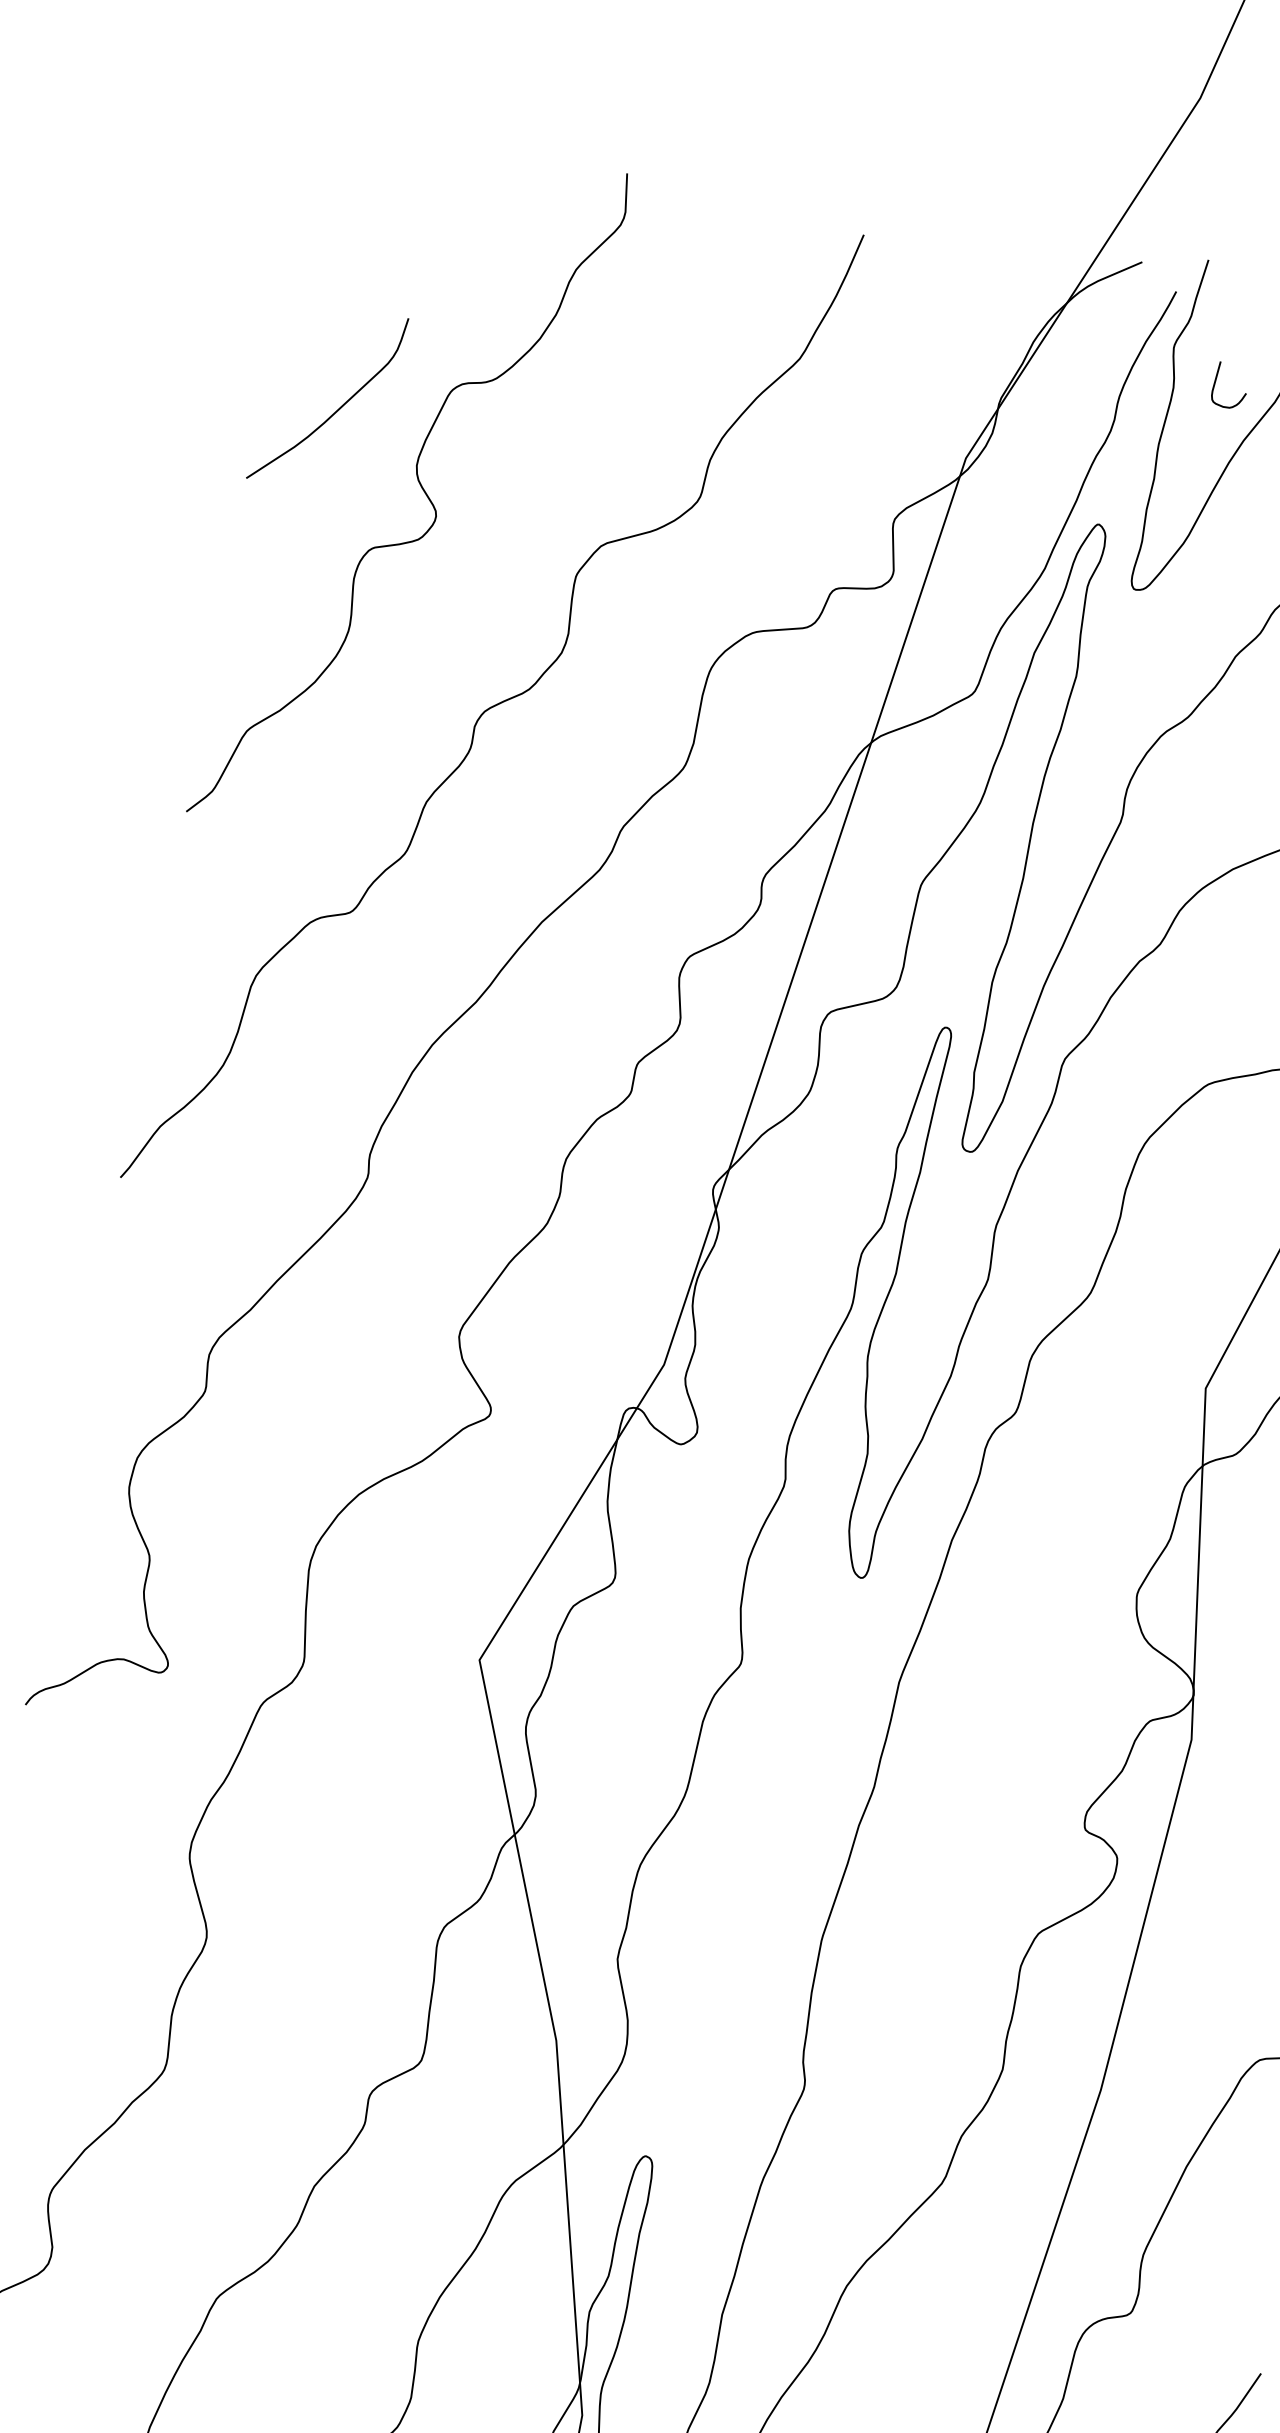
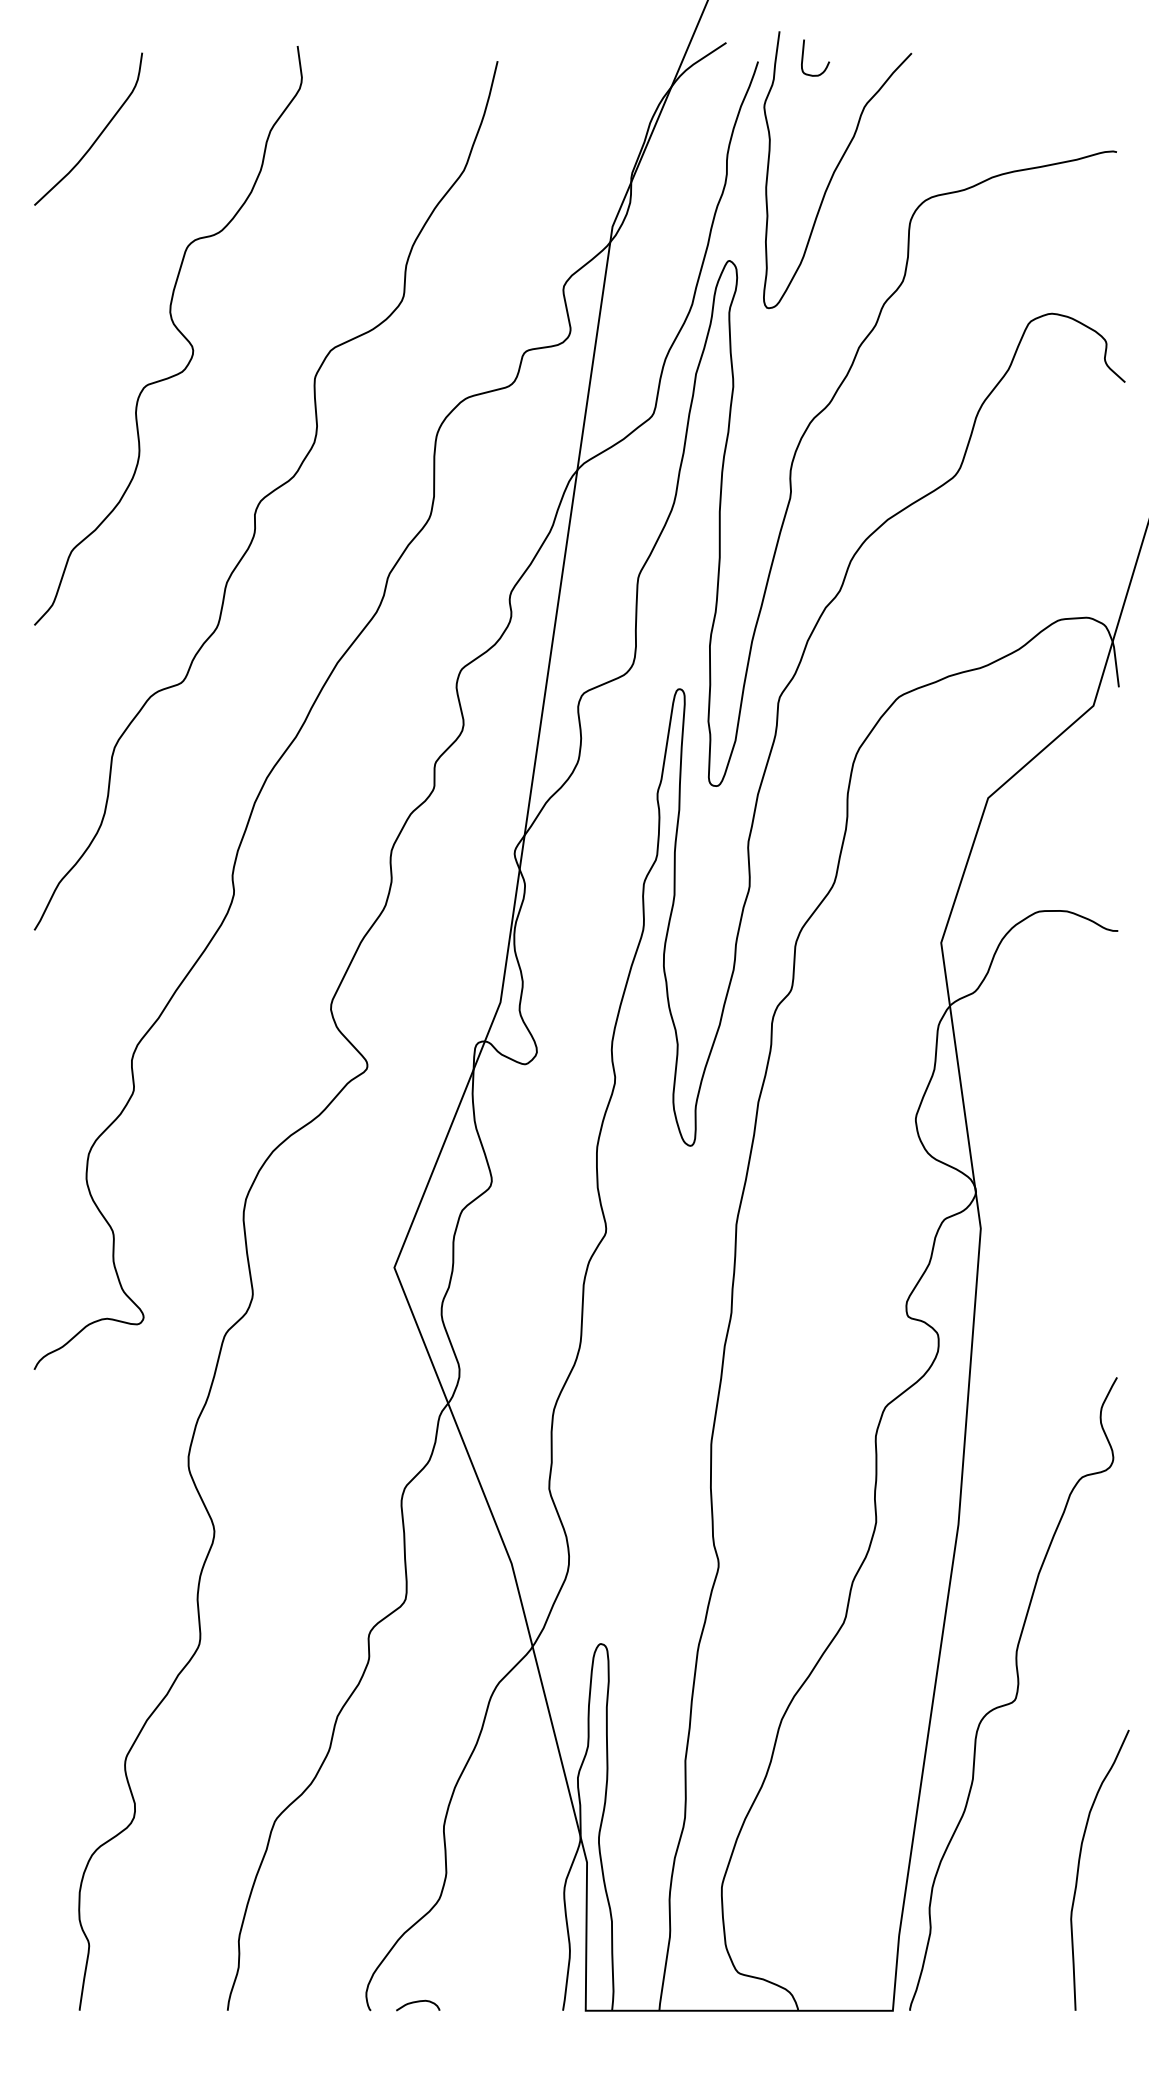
curve: (1216, 382) -> (803, 57), moved
curve: (336, 409) -> (97, 136), moved

